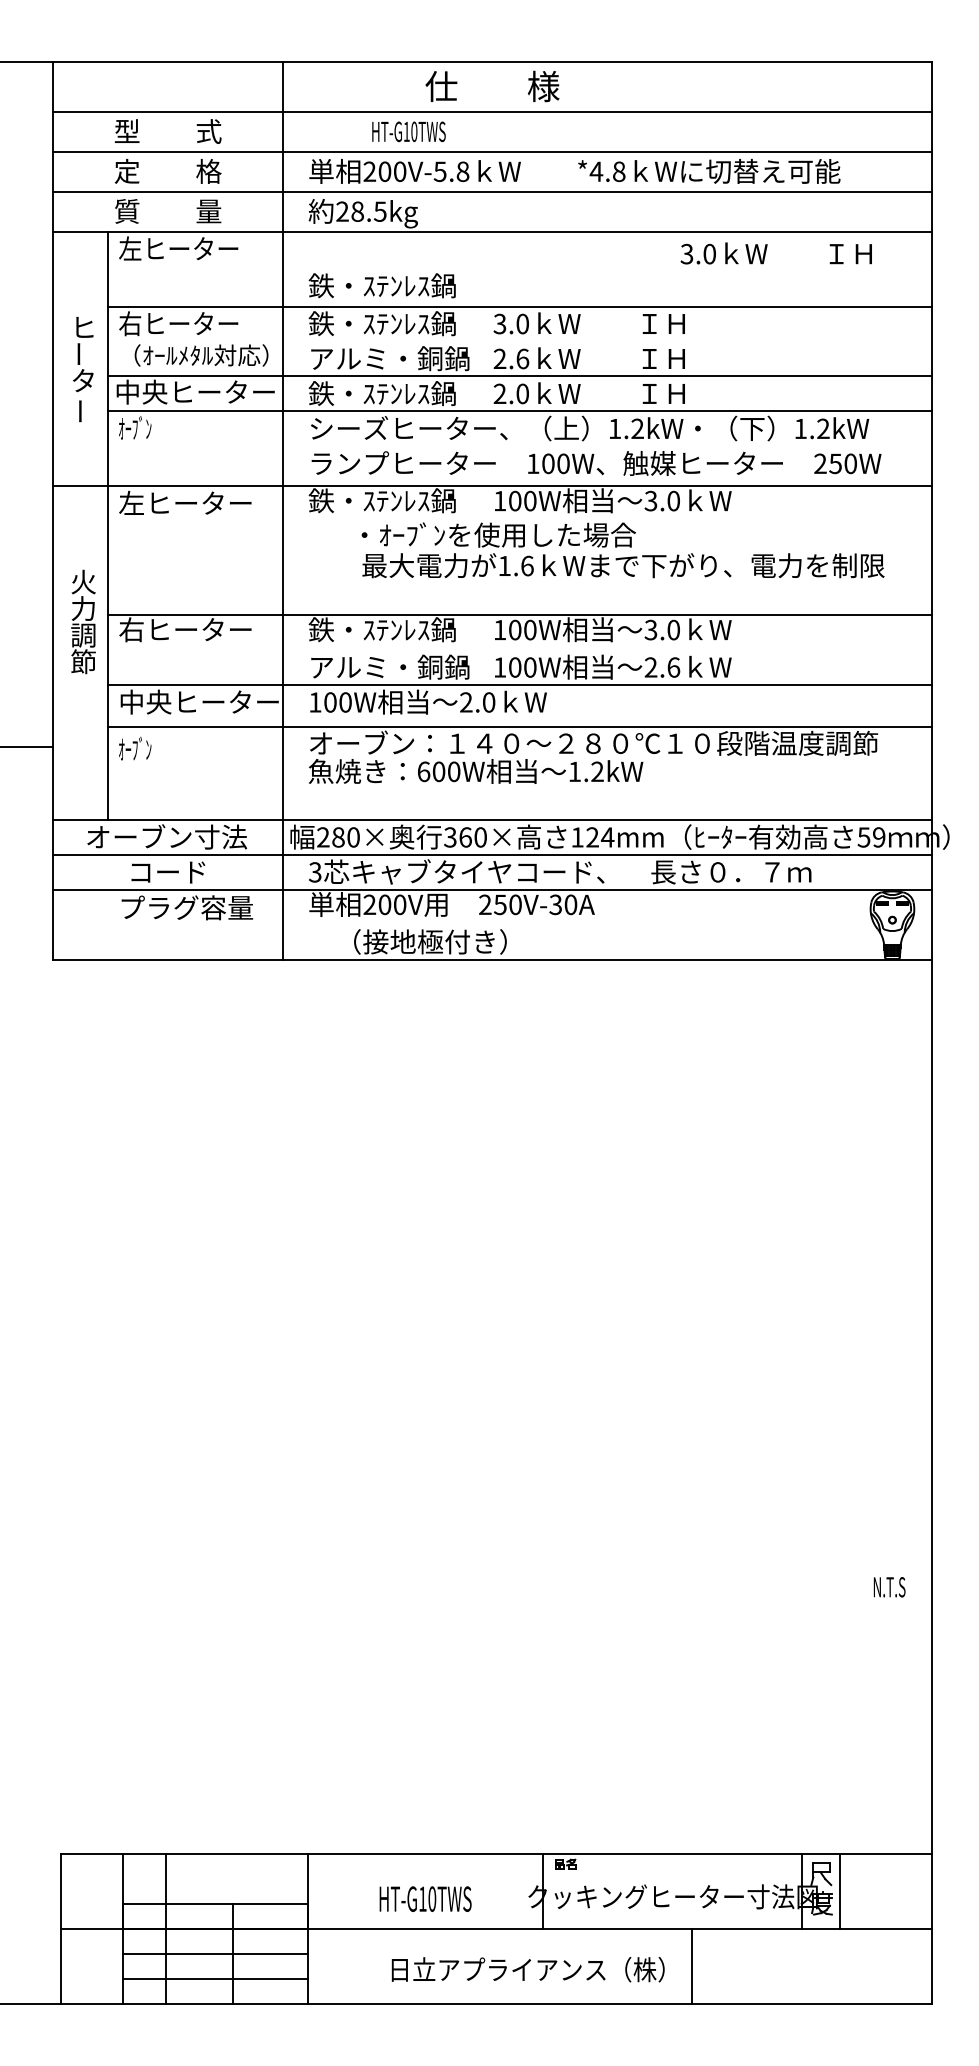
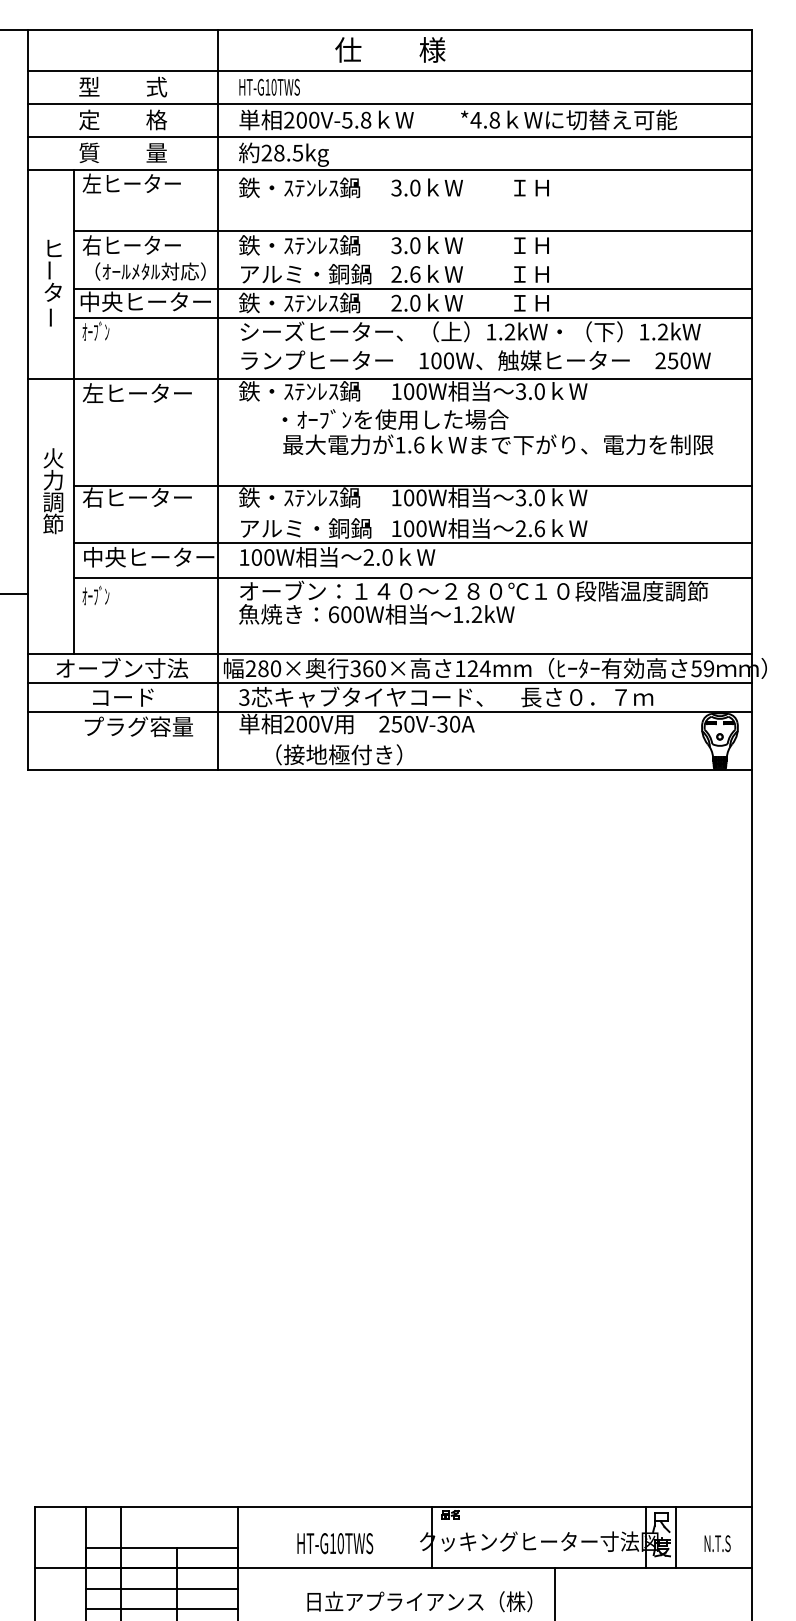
text: (408, 131) -> (269, 87), moved
text: (775, 253) -> (469, 187), moved
text: (381, 285) -> (298, 187), moved
text: (889, 1587) -> (717, 1543), moved

